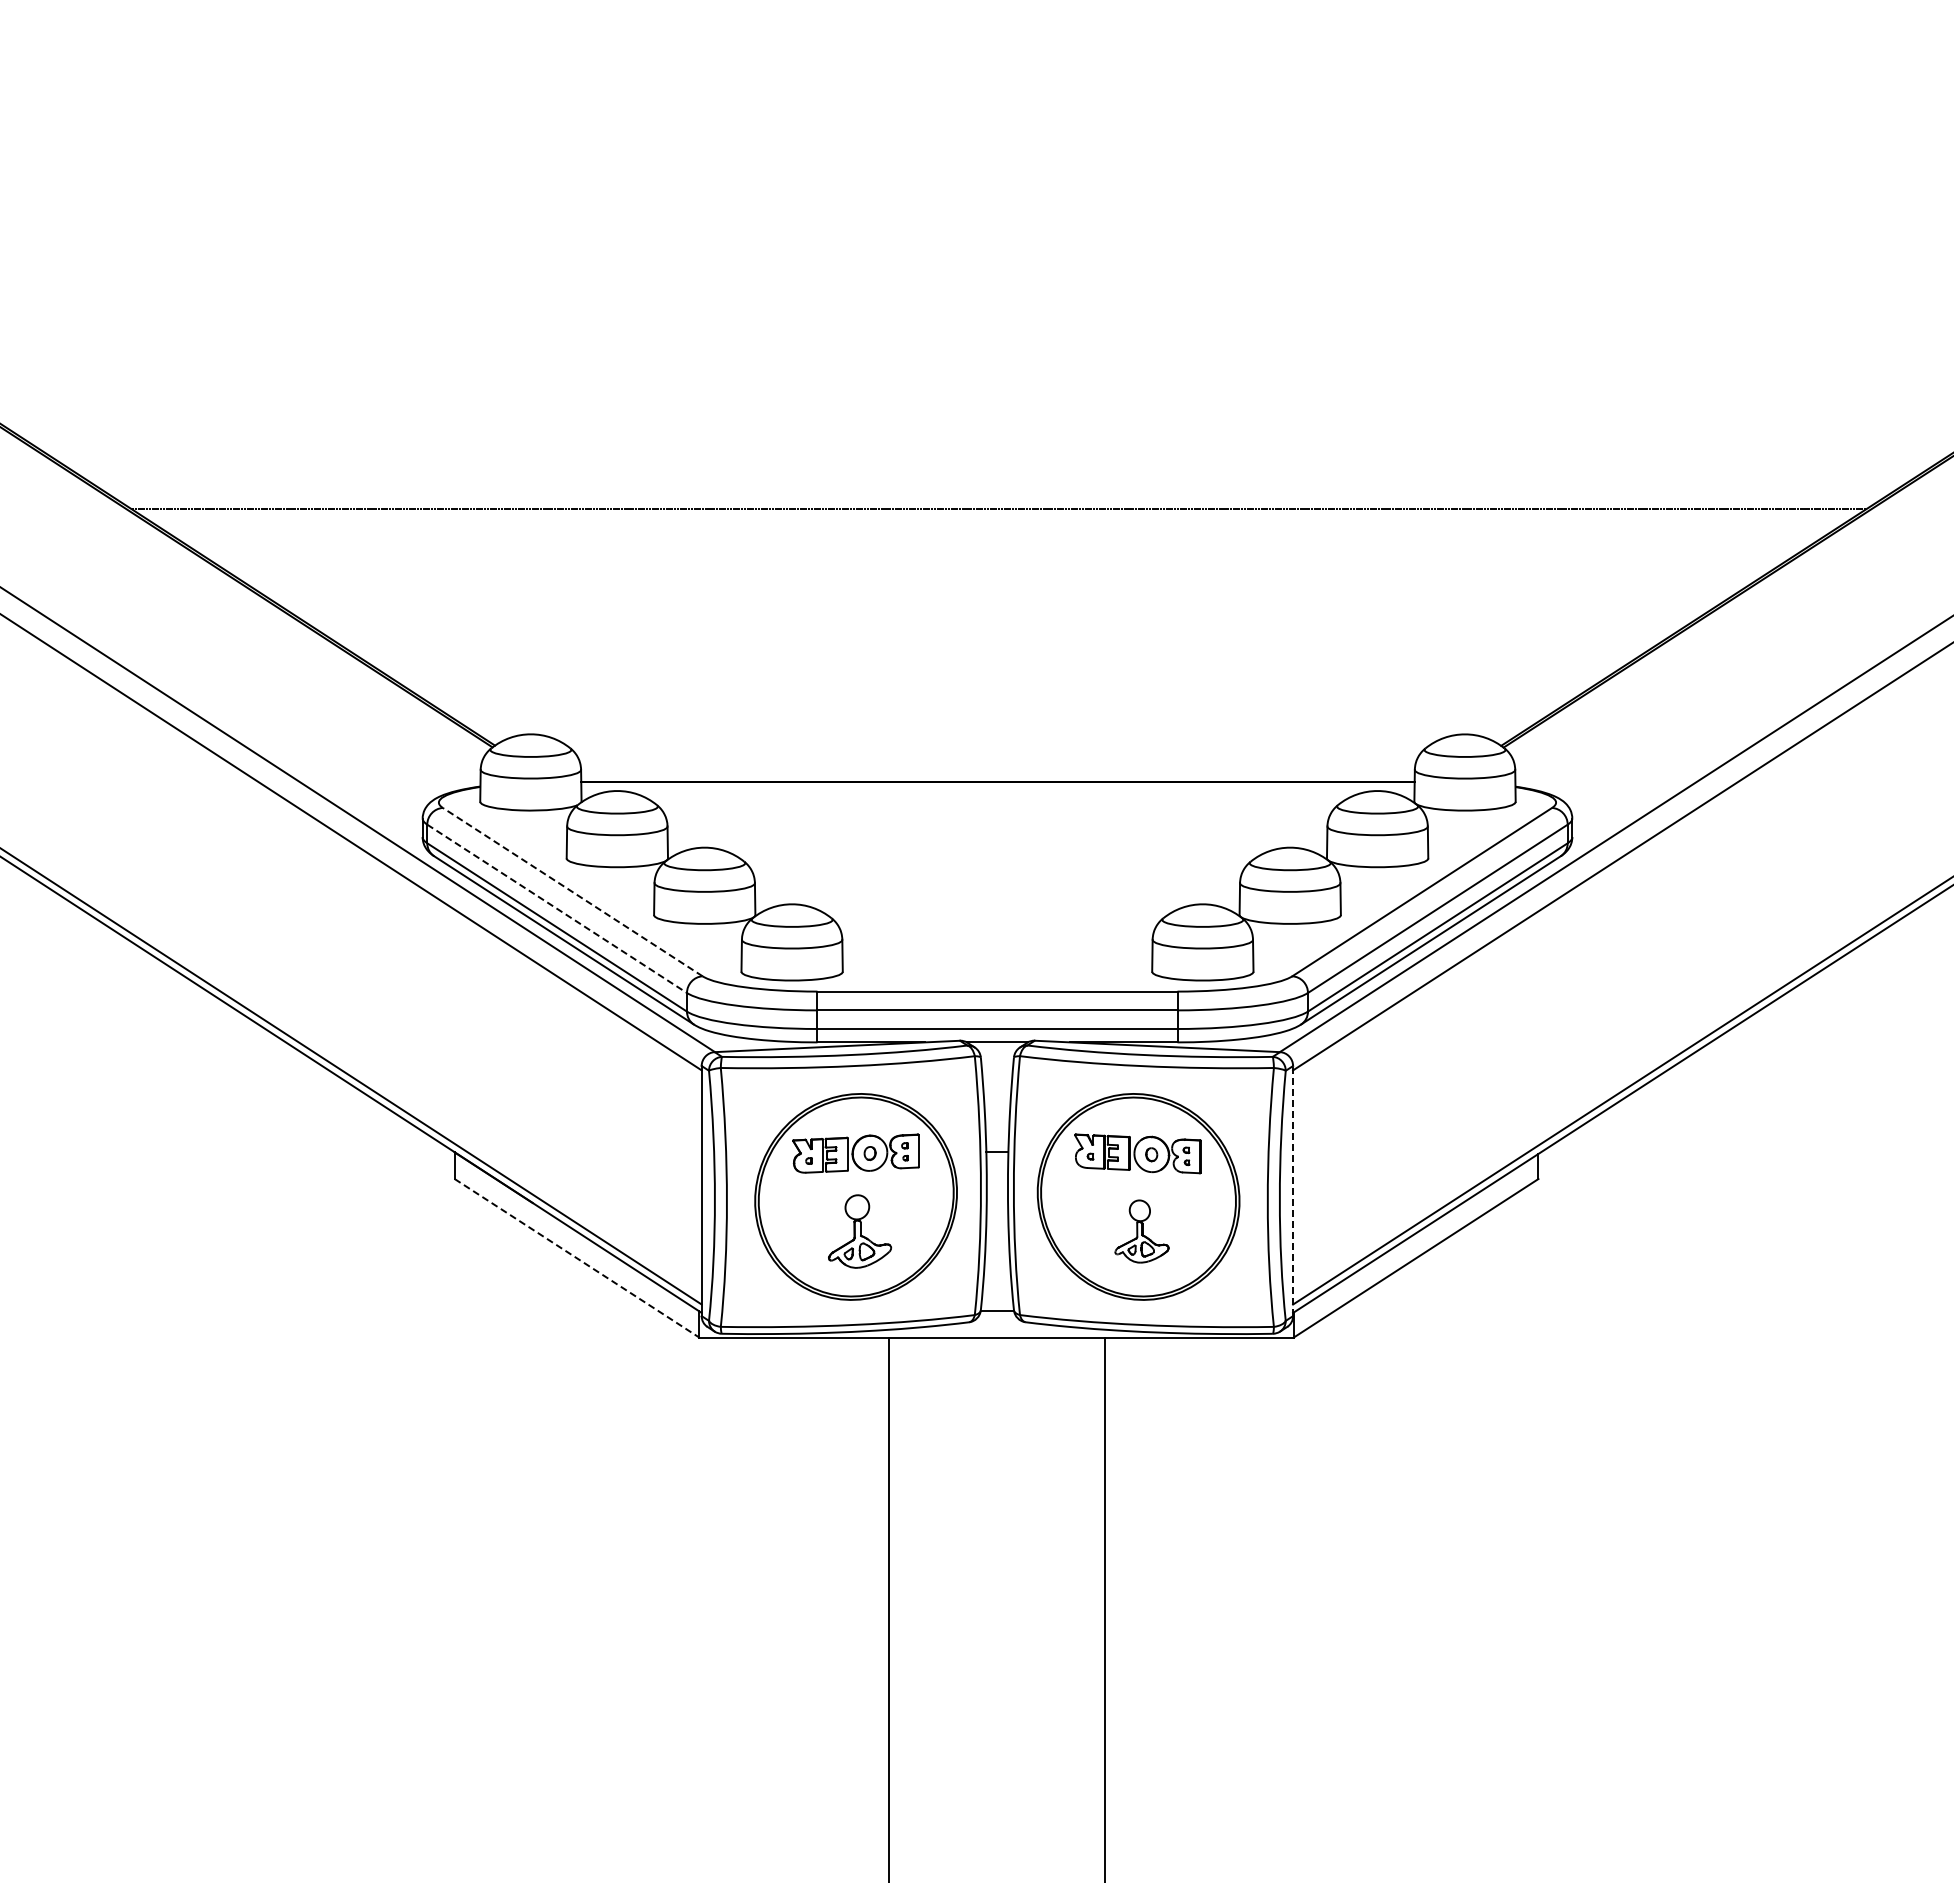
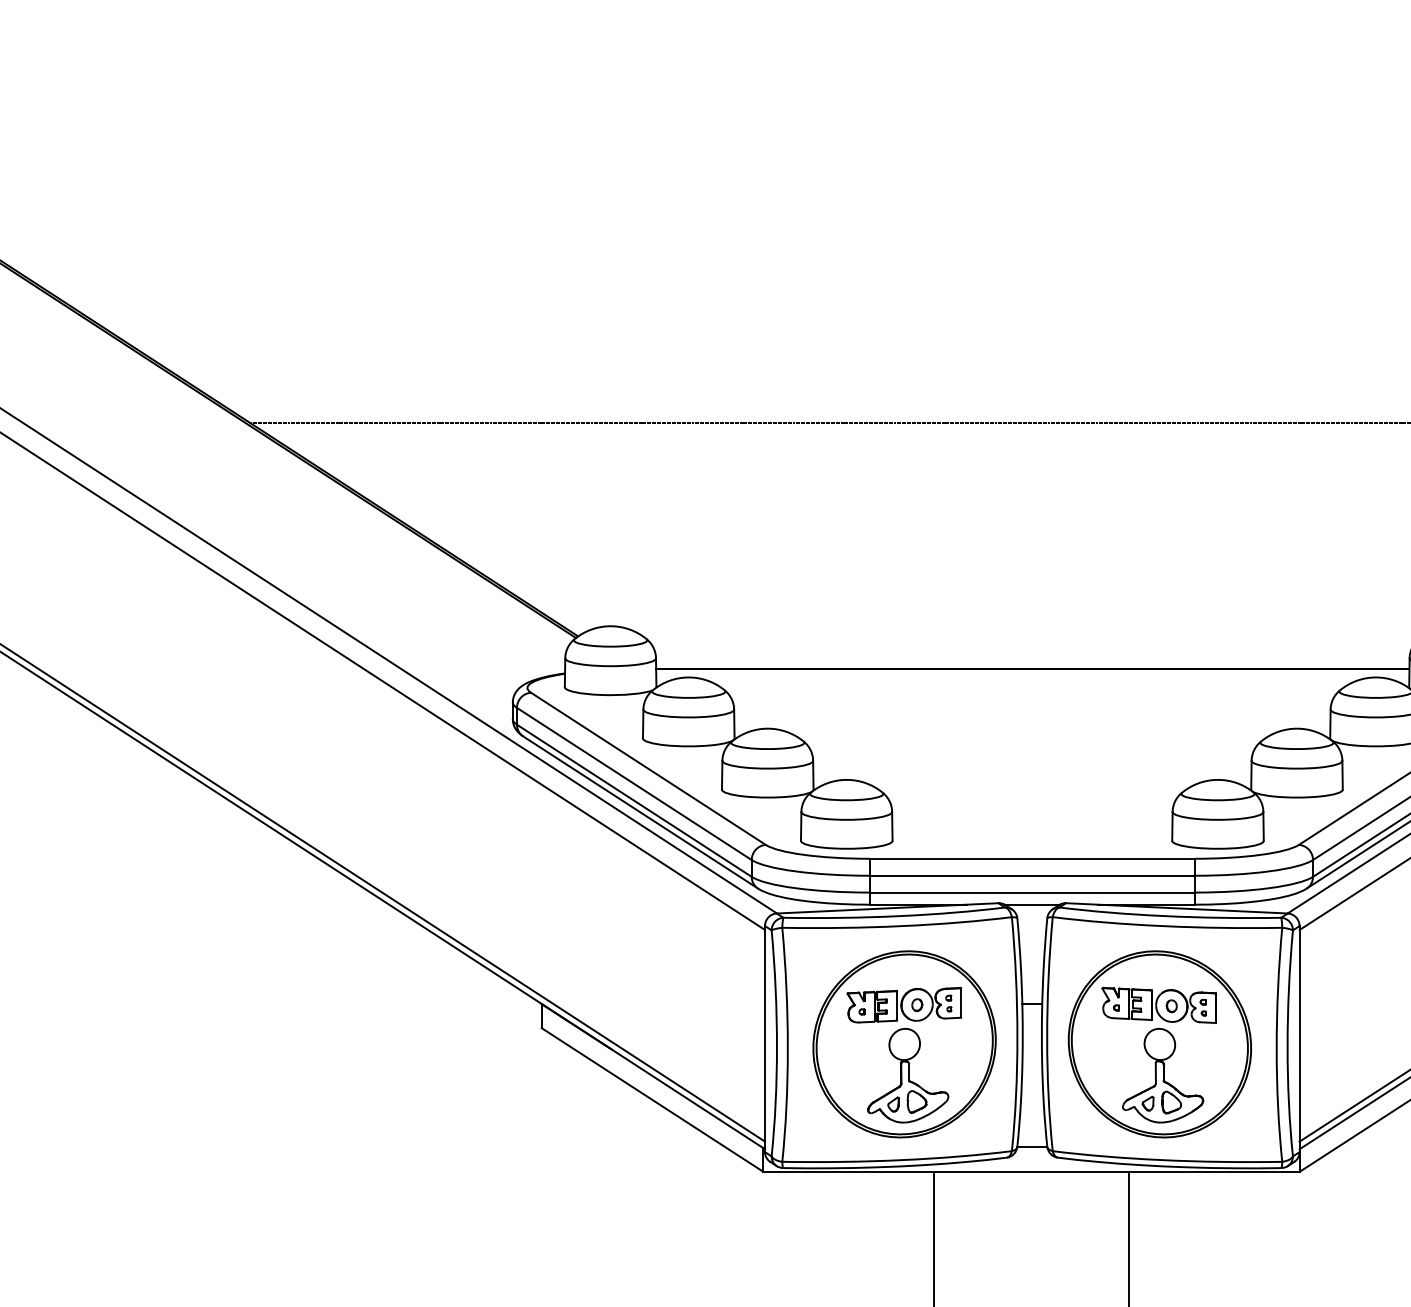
line: (572, 892) -> (648, 769), dashed -> solid
line: (557, 908) -> (634, 783), dashed -> solid
line: (1293, 1190) -> (1299, 1038), dashed -> solid
part: (859, 1231) -> (907, 1075), size x1.43
part: (1141, 1231) -> (1162, 1075), size x1.67
line: (577, 1258) -> (652, 1100), dashed -> solid

